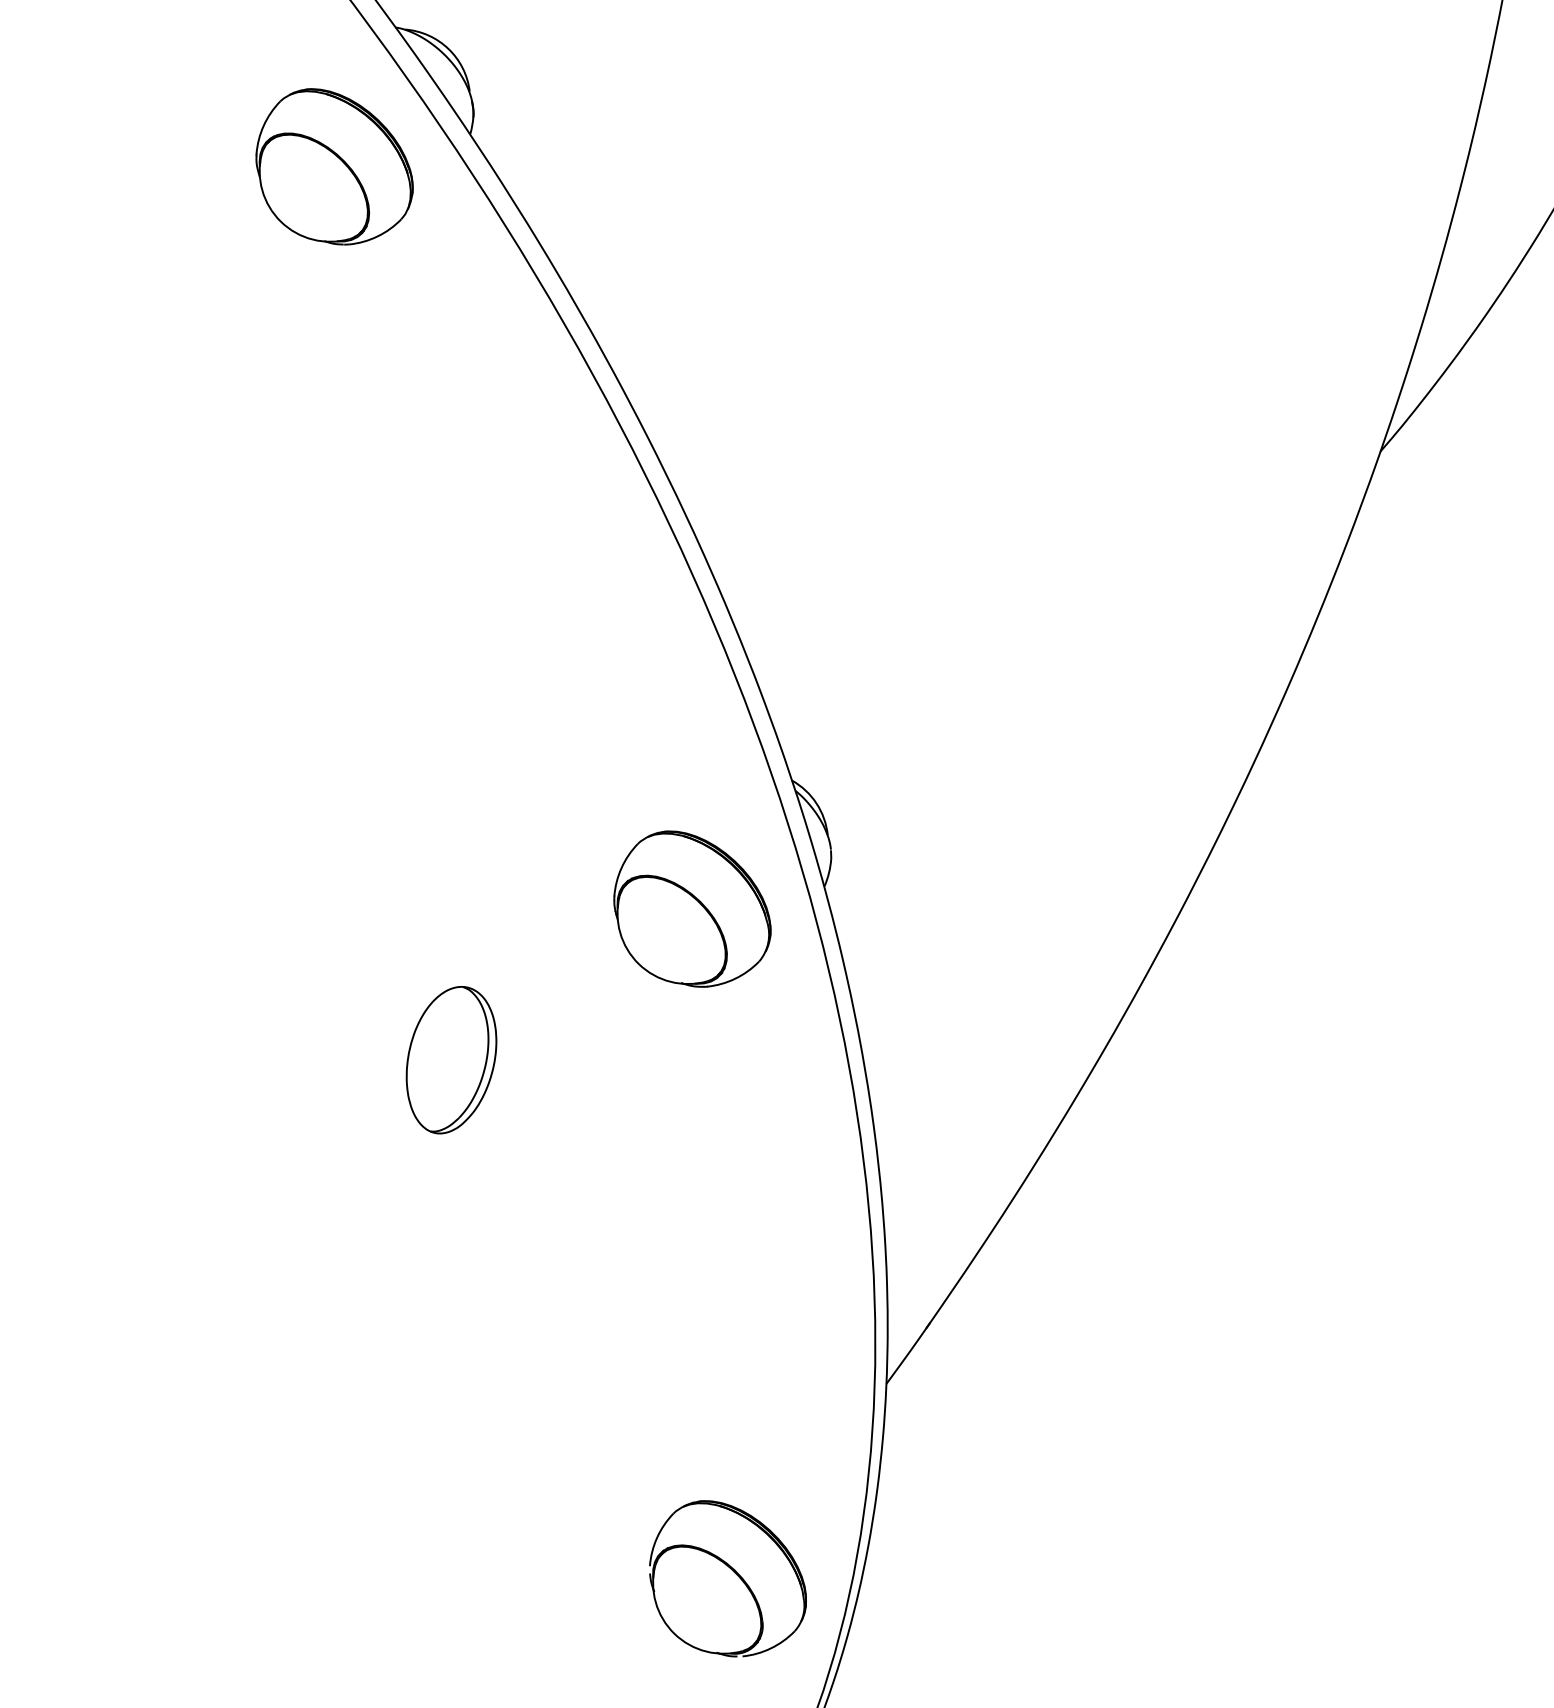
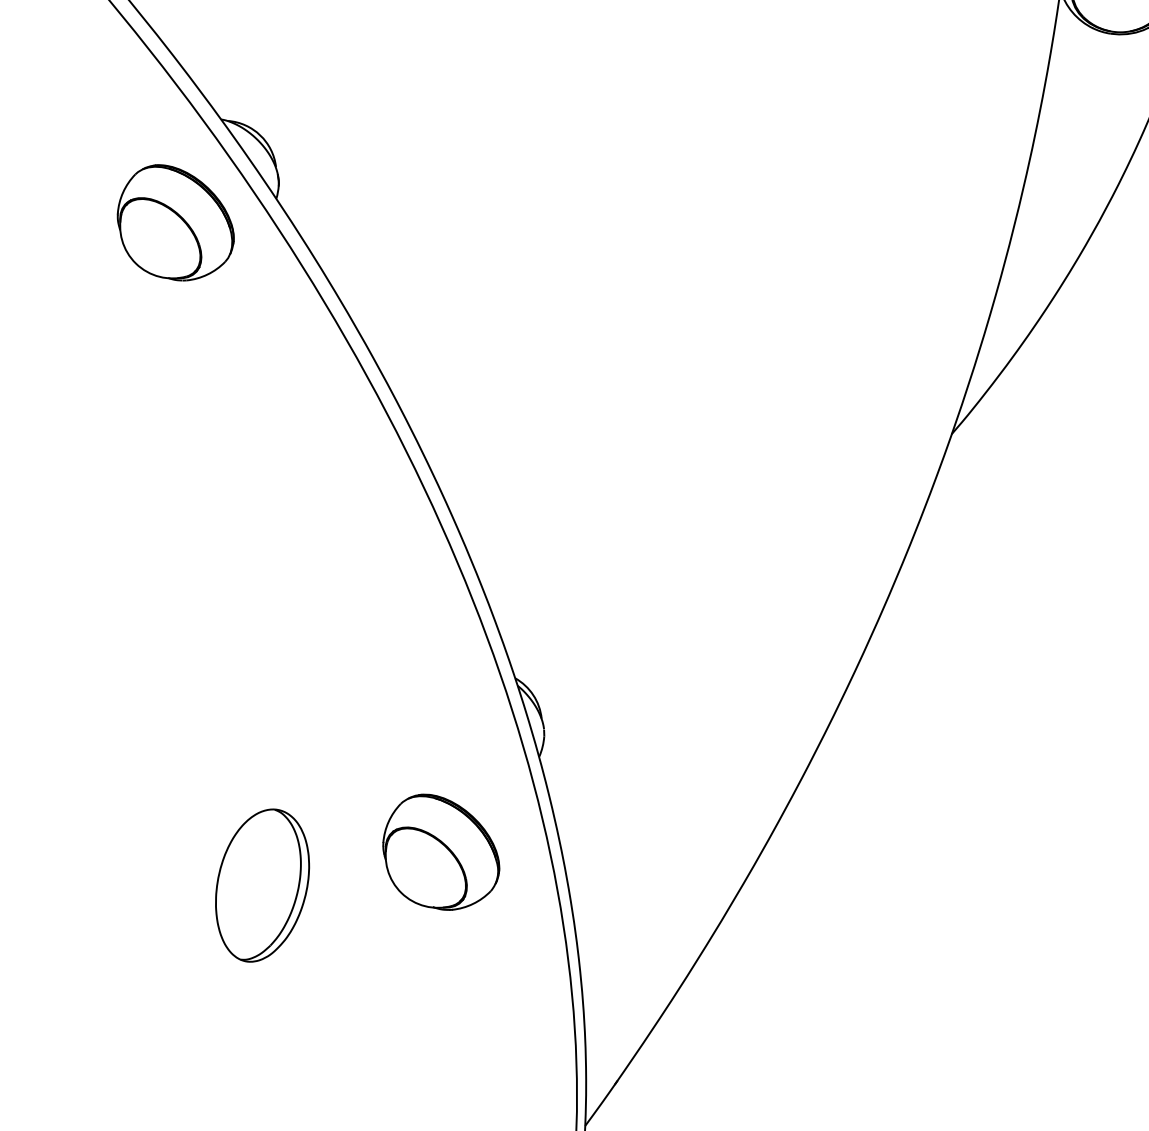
part: (692, 908) -> (441, 851), moved
part: (451, 1060) -> (262, 885), size x1.4

